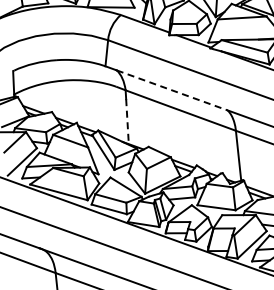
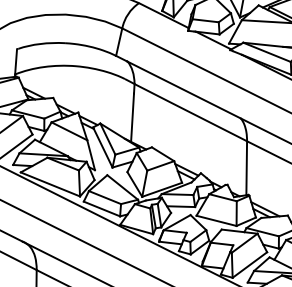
line: (172, 90) -> (184, 90), dashed -> solid
line: (127, 121) -> (132, 117), dashed -> solid

